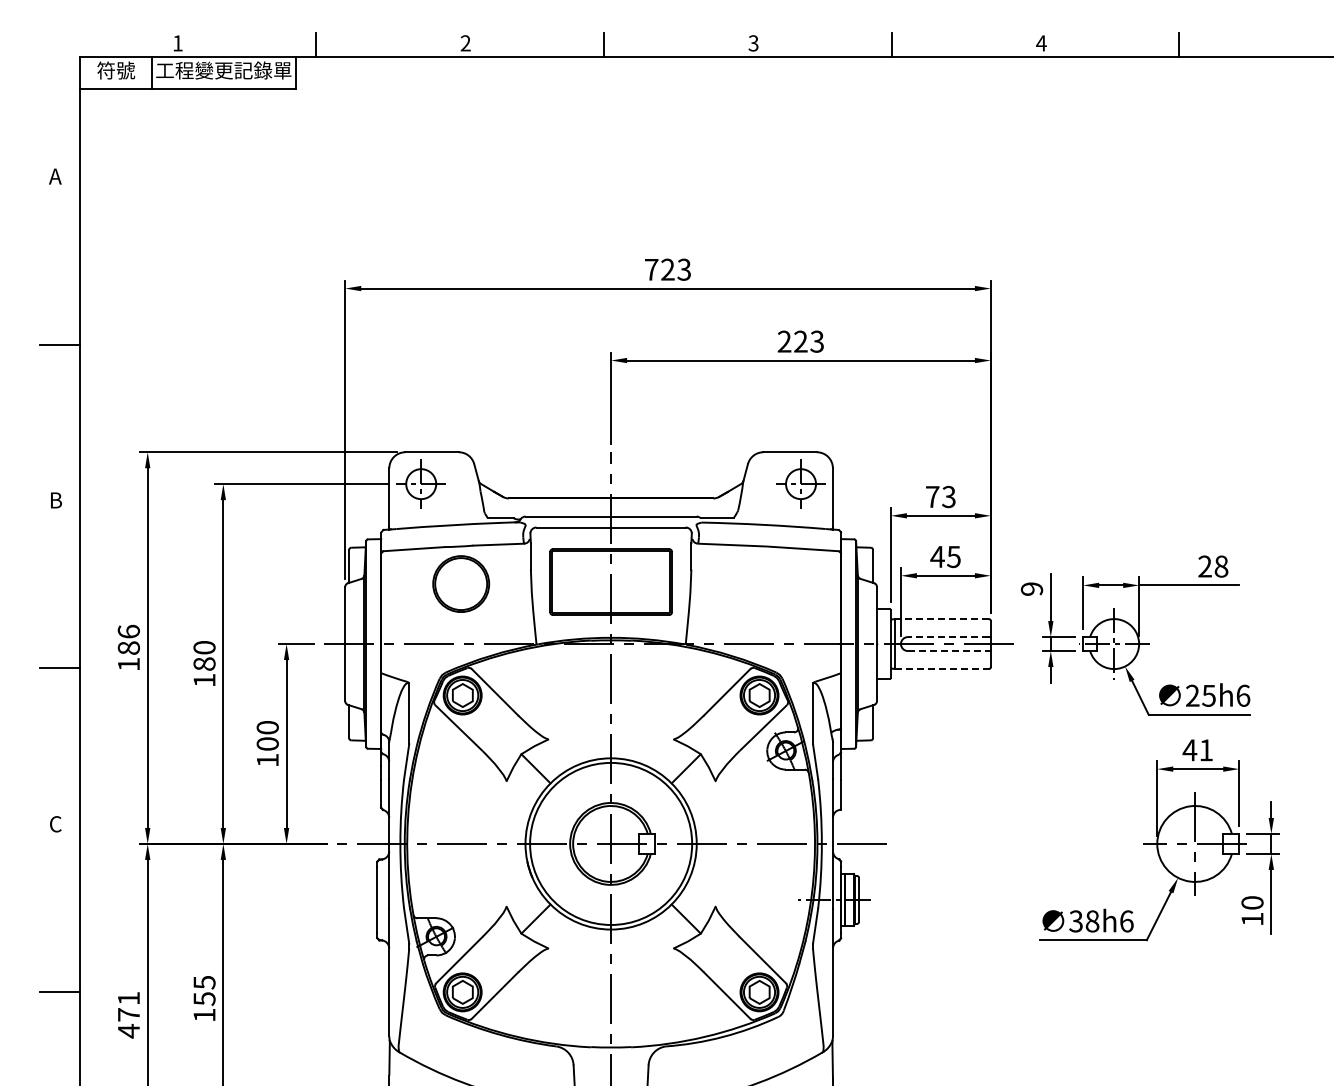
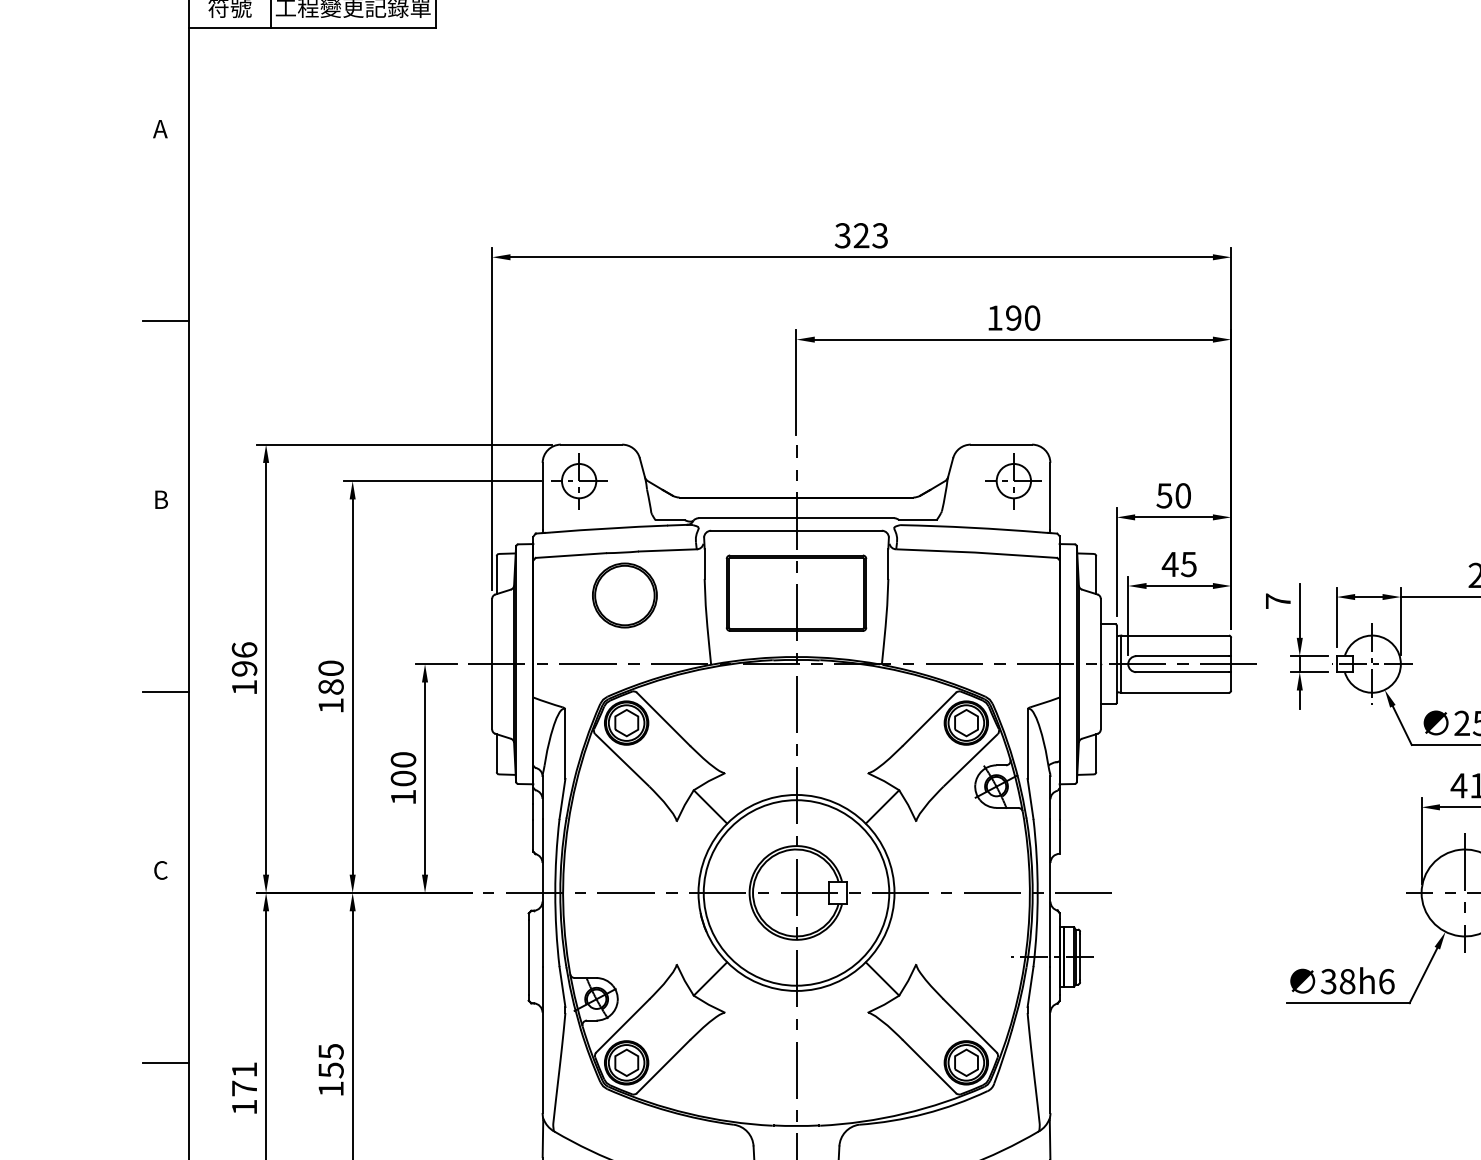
text: (651, 269) -> (842, 235), 723 -> 323
text: (800, 341) -> (1013, 317), 223 -> 190
text: (940, 497) -> (1173, 496), 73 -> 50
text: (1031, 588) -> (1277, 600), 9 -> 7
line: (941, 619) -> (1174, 636), dashed -> solid
line: (947, 637) -> (1181, 656), dashed -> solid
text: (128, 647) -> (244, 668), 186 -> 196
line: (948, 651) -> (1182, 672), dashed -> solid
line: (941, 669) -> (1174, 693), dashed -> solid
text: (128, 1031) -> (244, 1107), 471 -> 171

